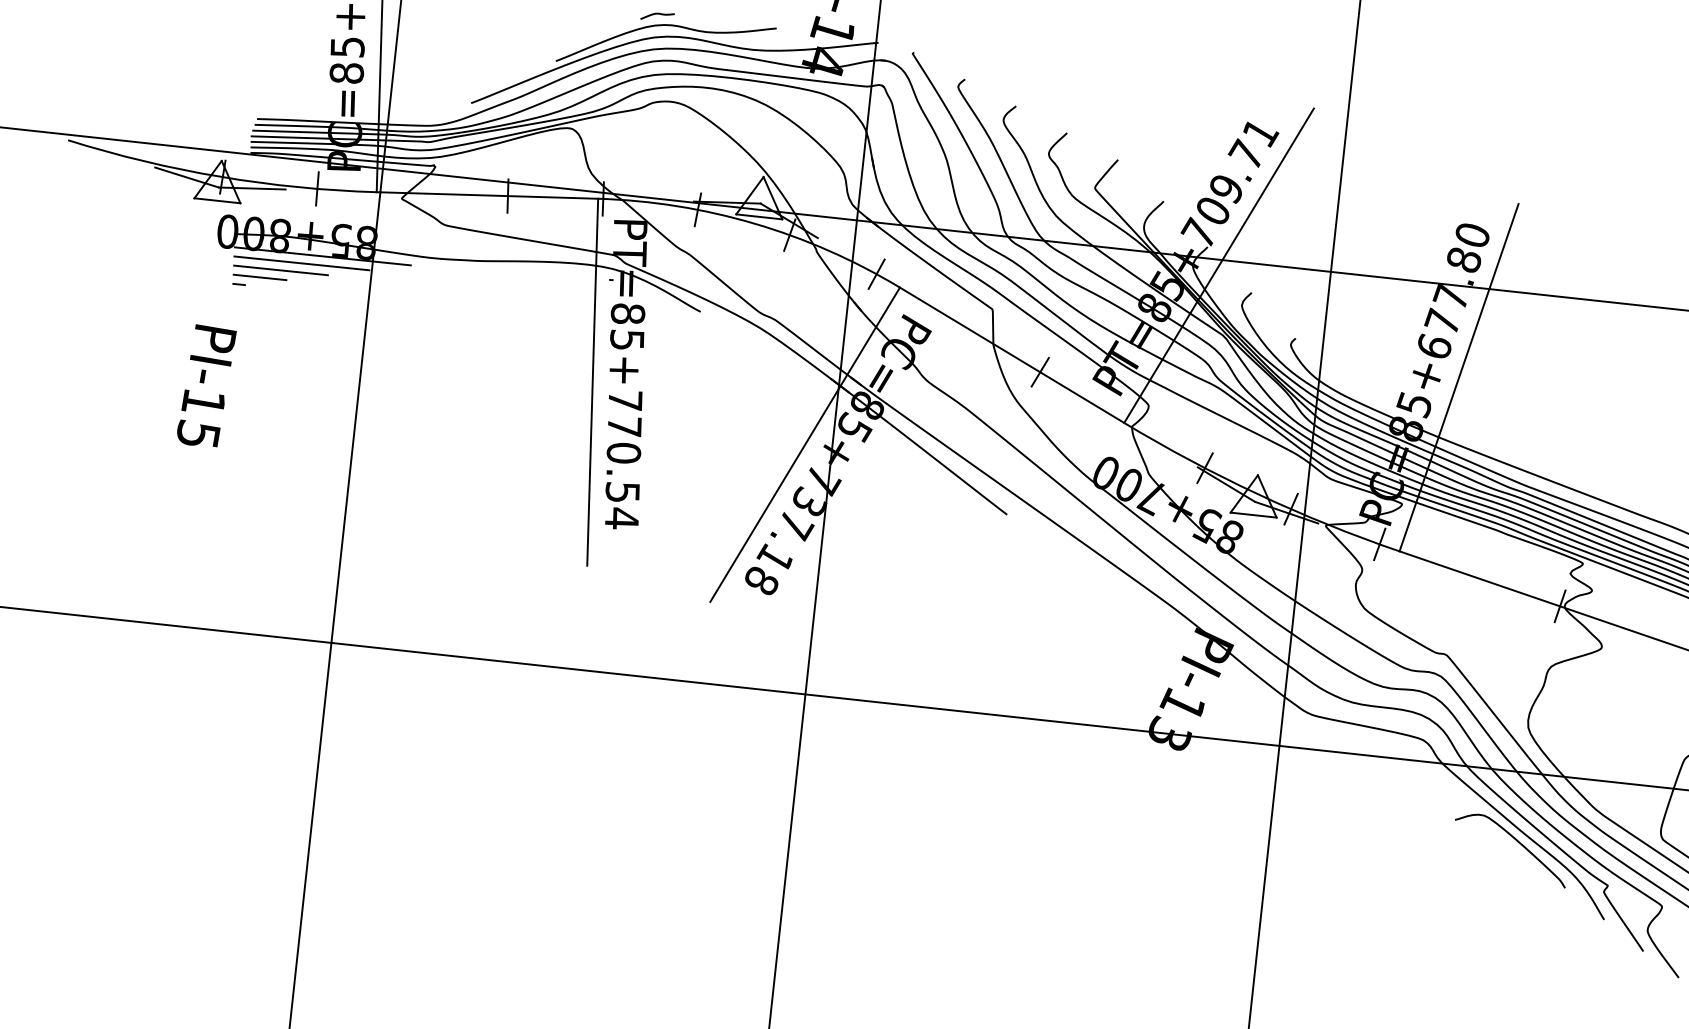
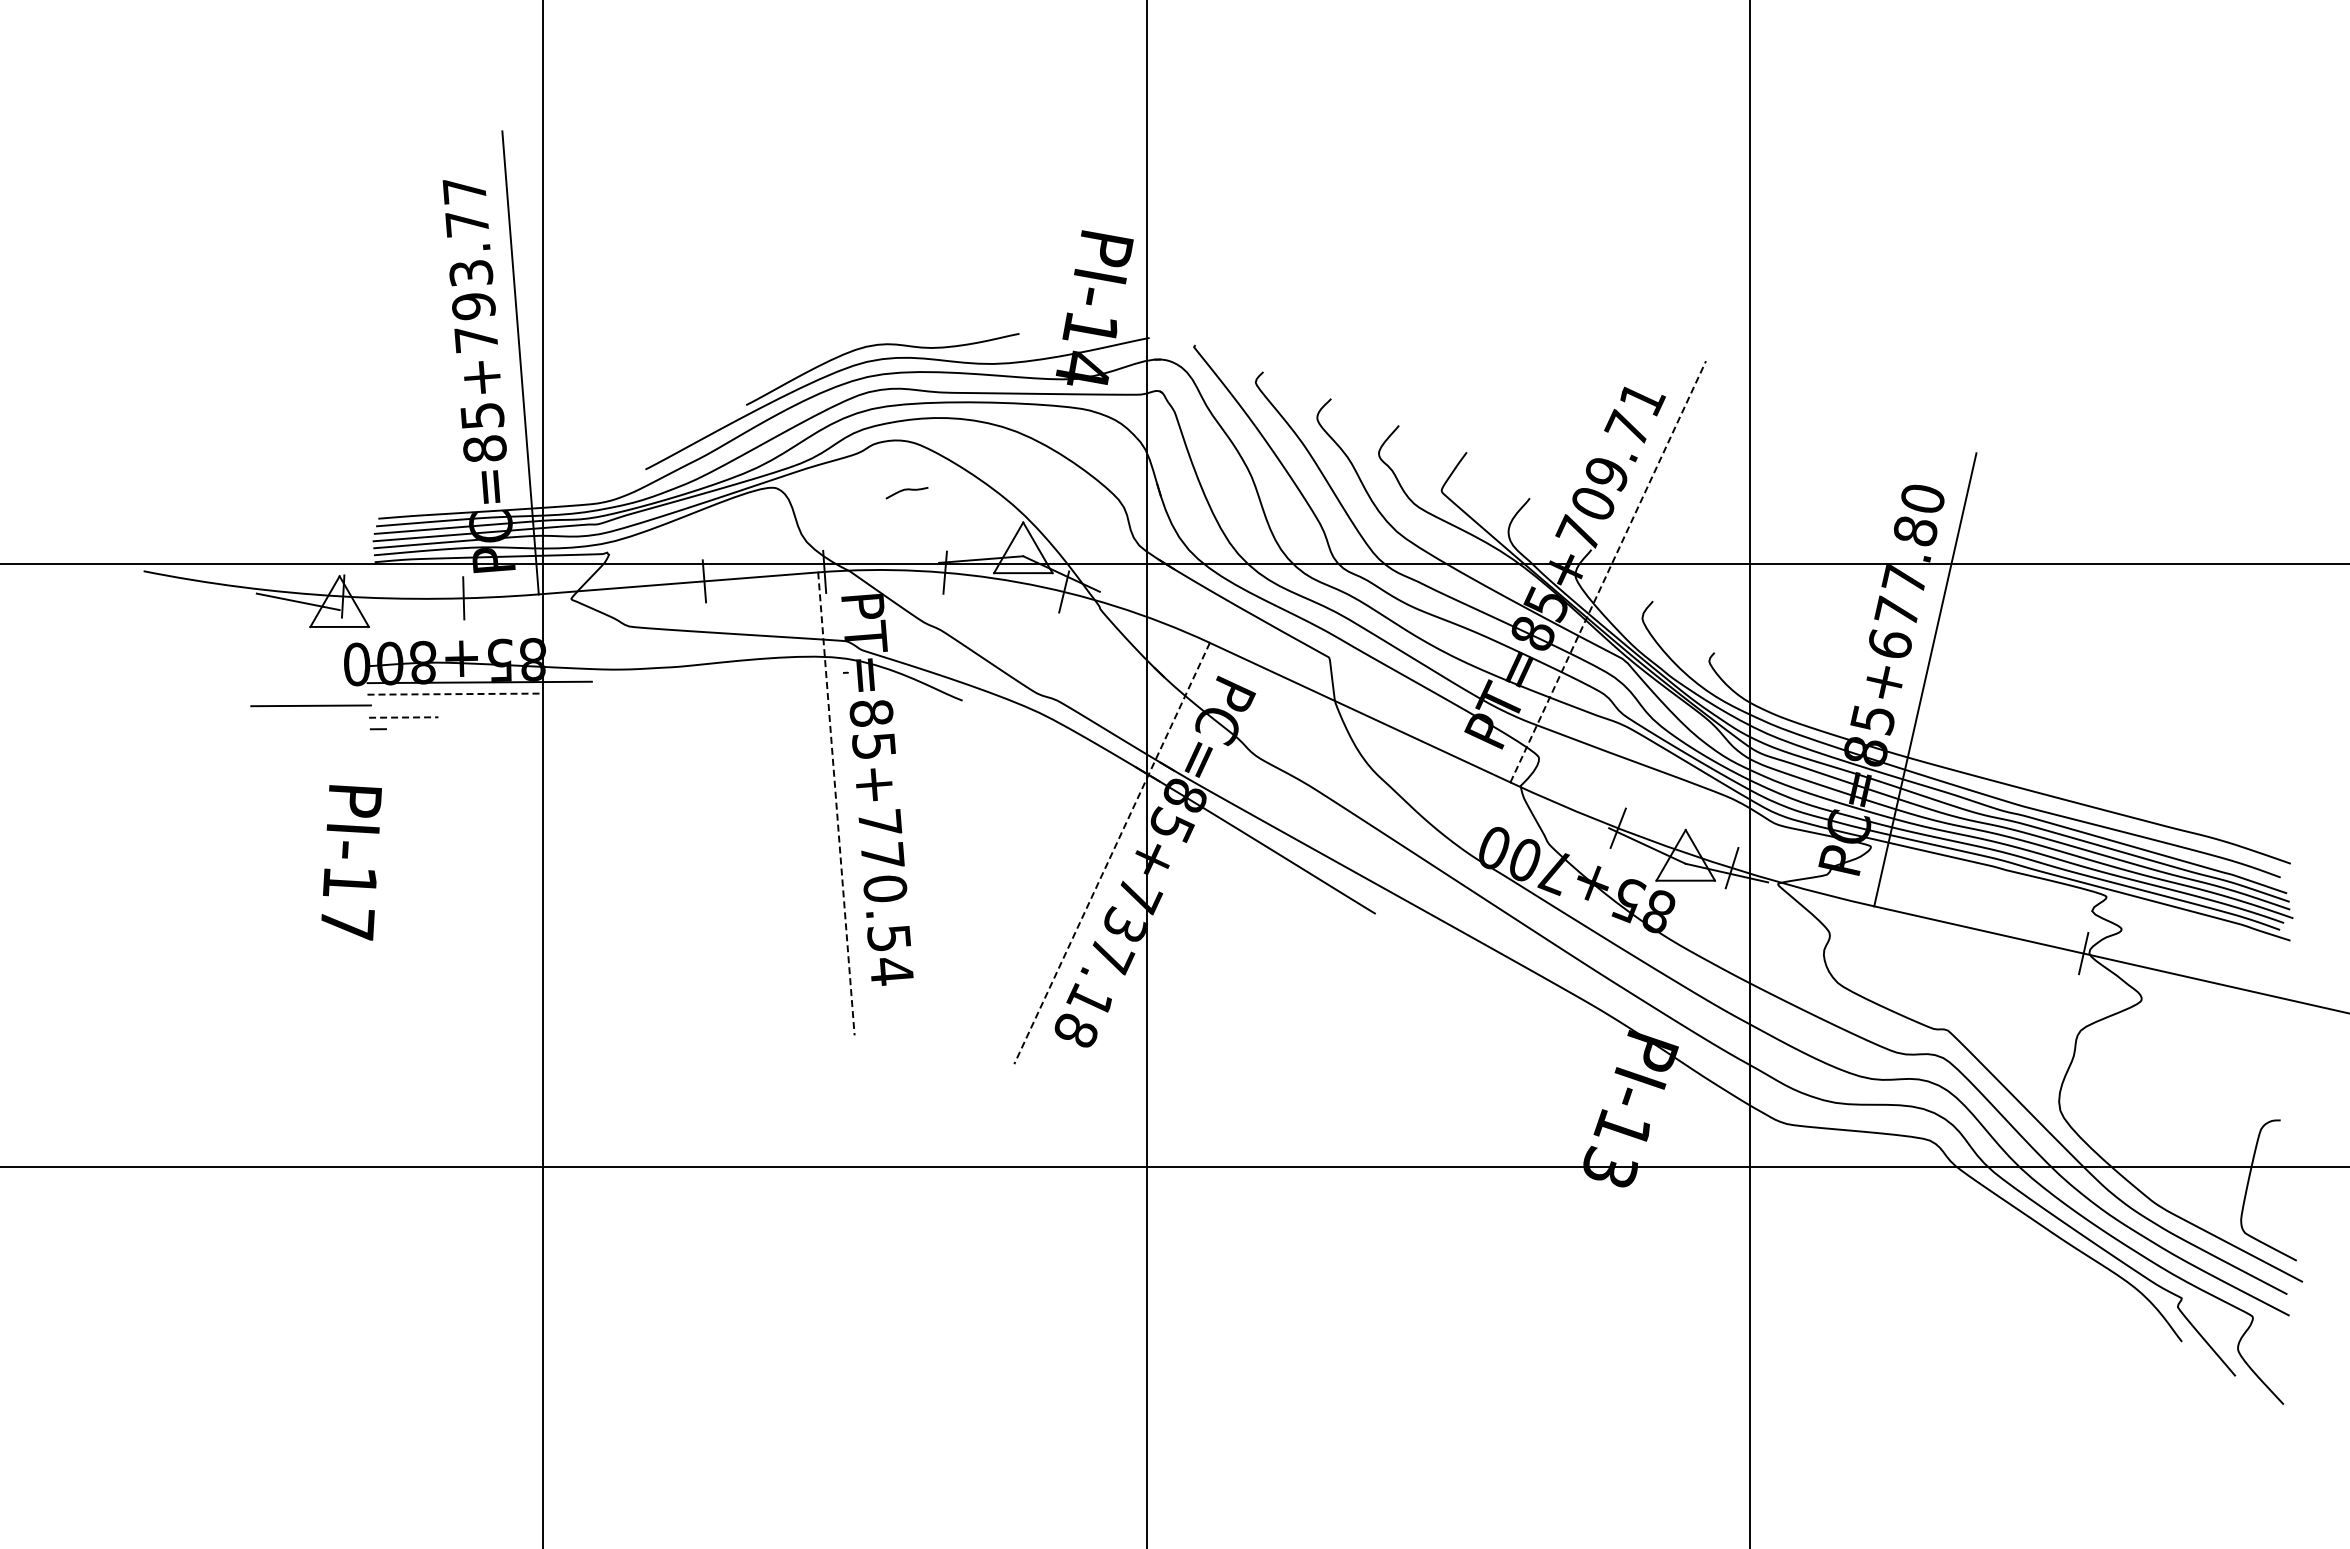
curve: (657, 14) -> (906, 490), moved
line: (252, 188) -> (381, 606), removed
line: (301, 263) -> (454, 694), solid -> dashed
line: (1219, 265) -> (1608, 571), solid -> dashed
line: (280, 270) -> (310, 705), moved
line: (876, 273) -> (1178, 628), removed
line: (259, 277) -> (403, 717), solid -> dashed
line: (1039, 372) -> (1397, 730), removed
line: (592, 382) -> (836, 804), solid -> dashed
text: (198, 434) -> (347, 923), PI-15 -> PI-17
line: (804, 444) -> (1111, 853), solid -> dashed
line: (1379, 543) -> (1848, 899), removed
curve: (1516, 841) -> (2061, 1255), removed

